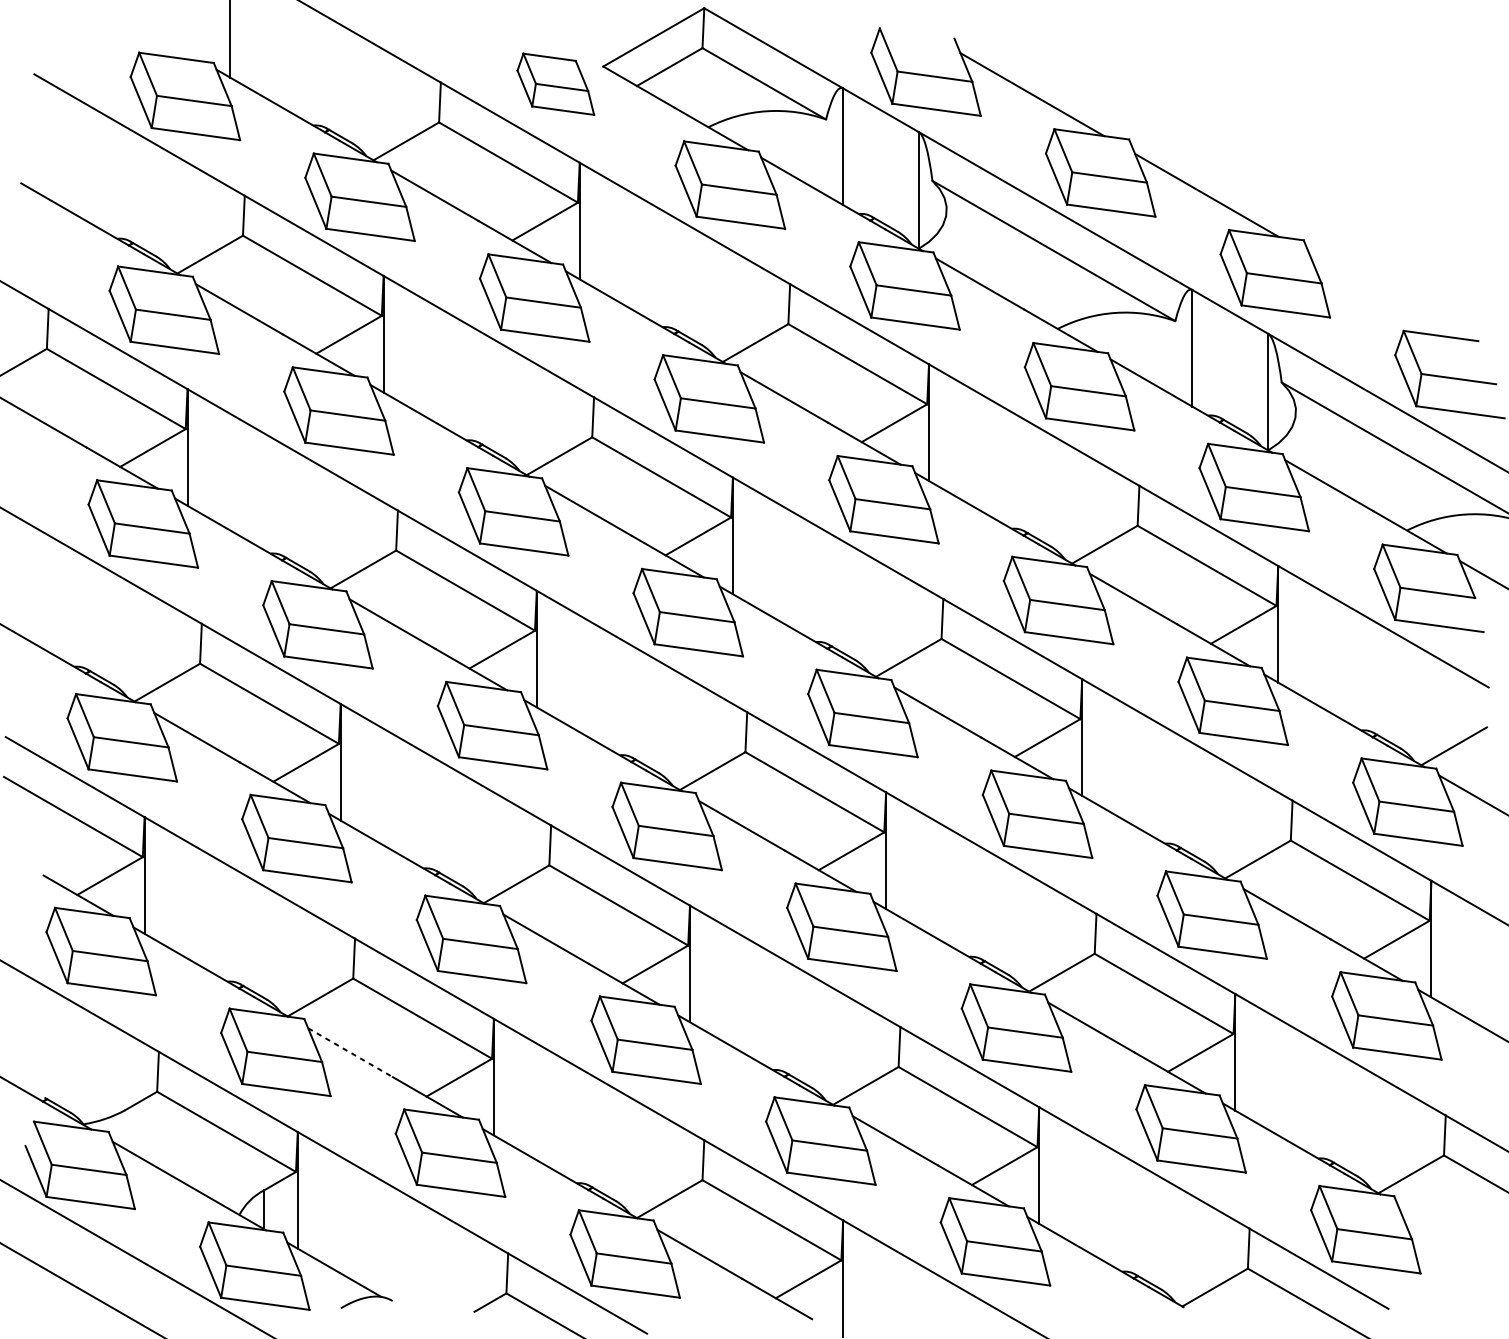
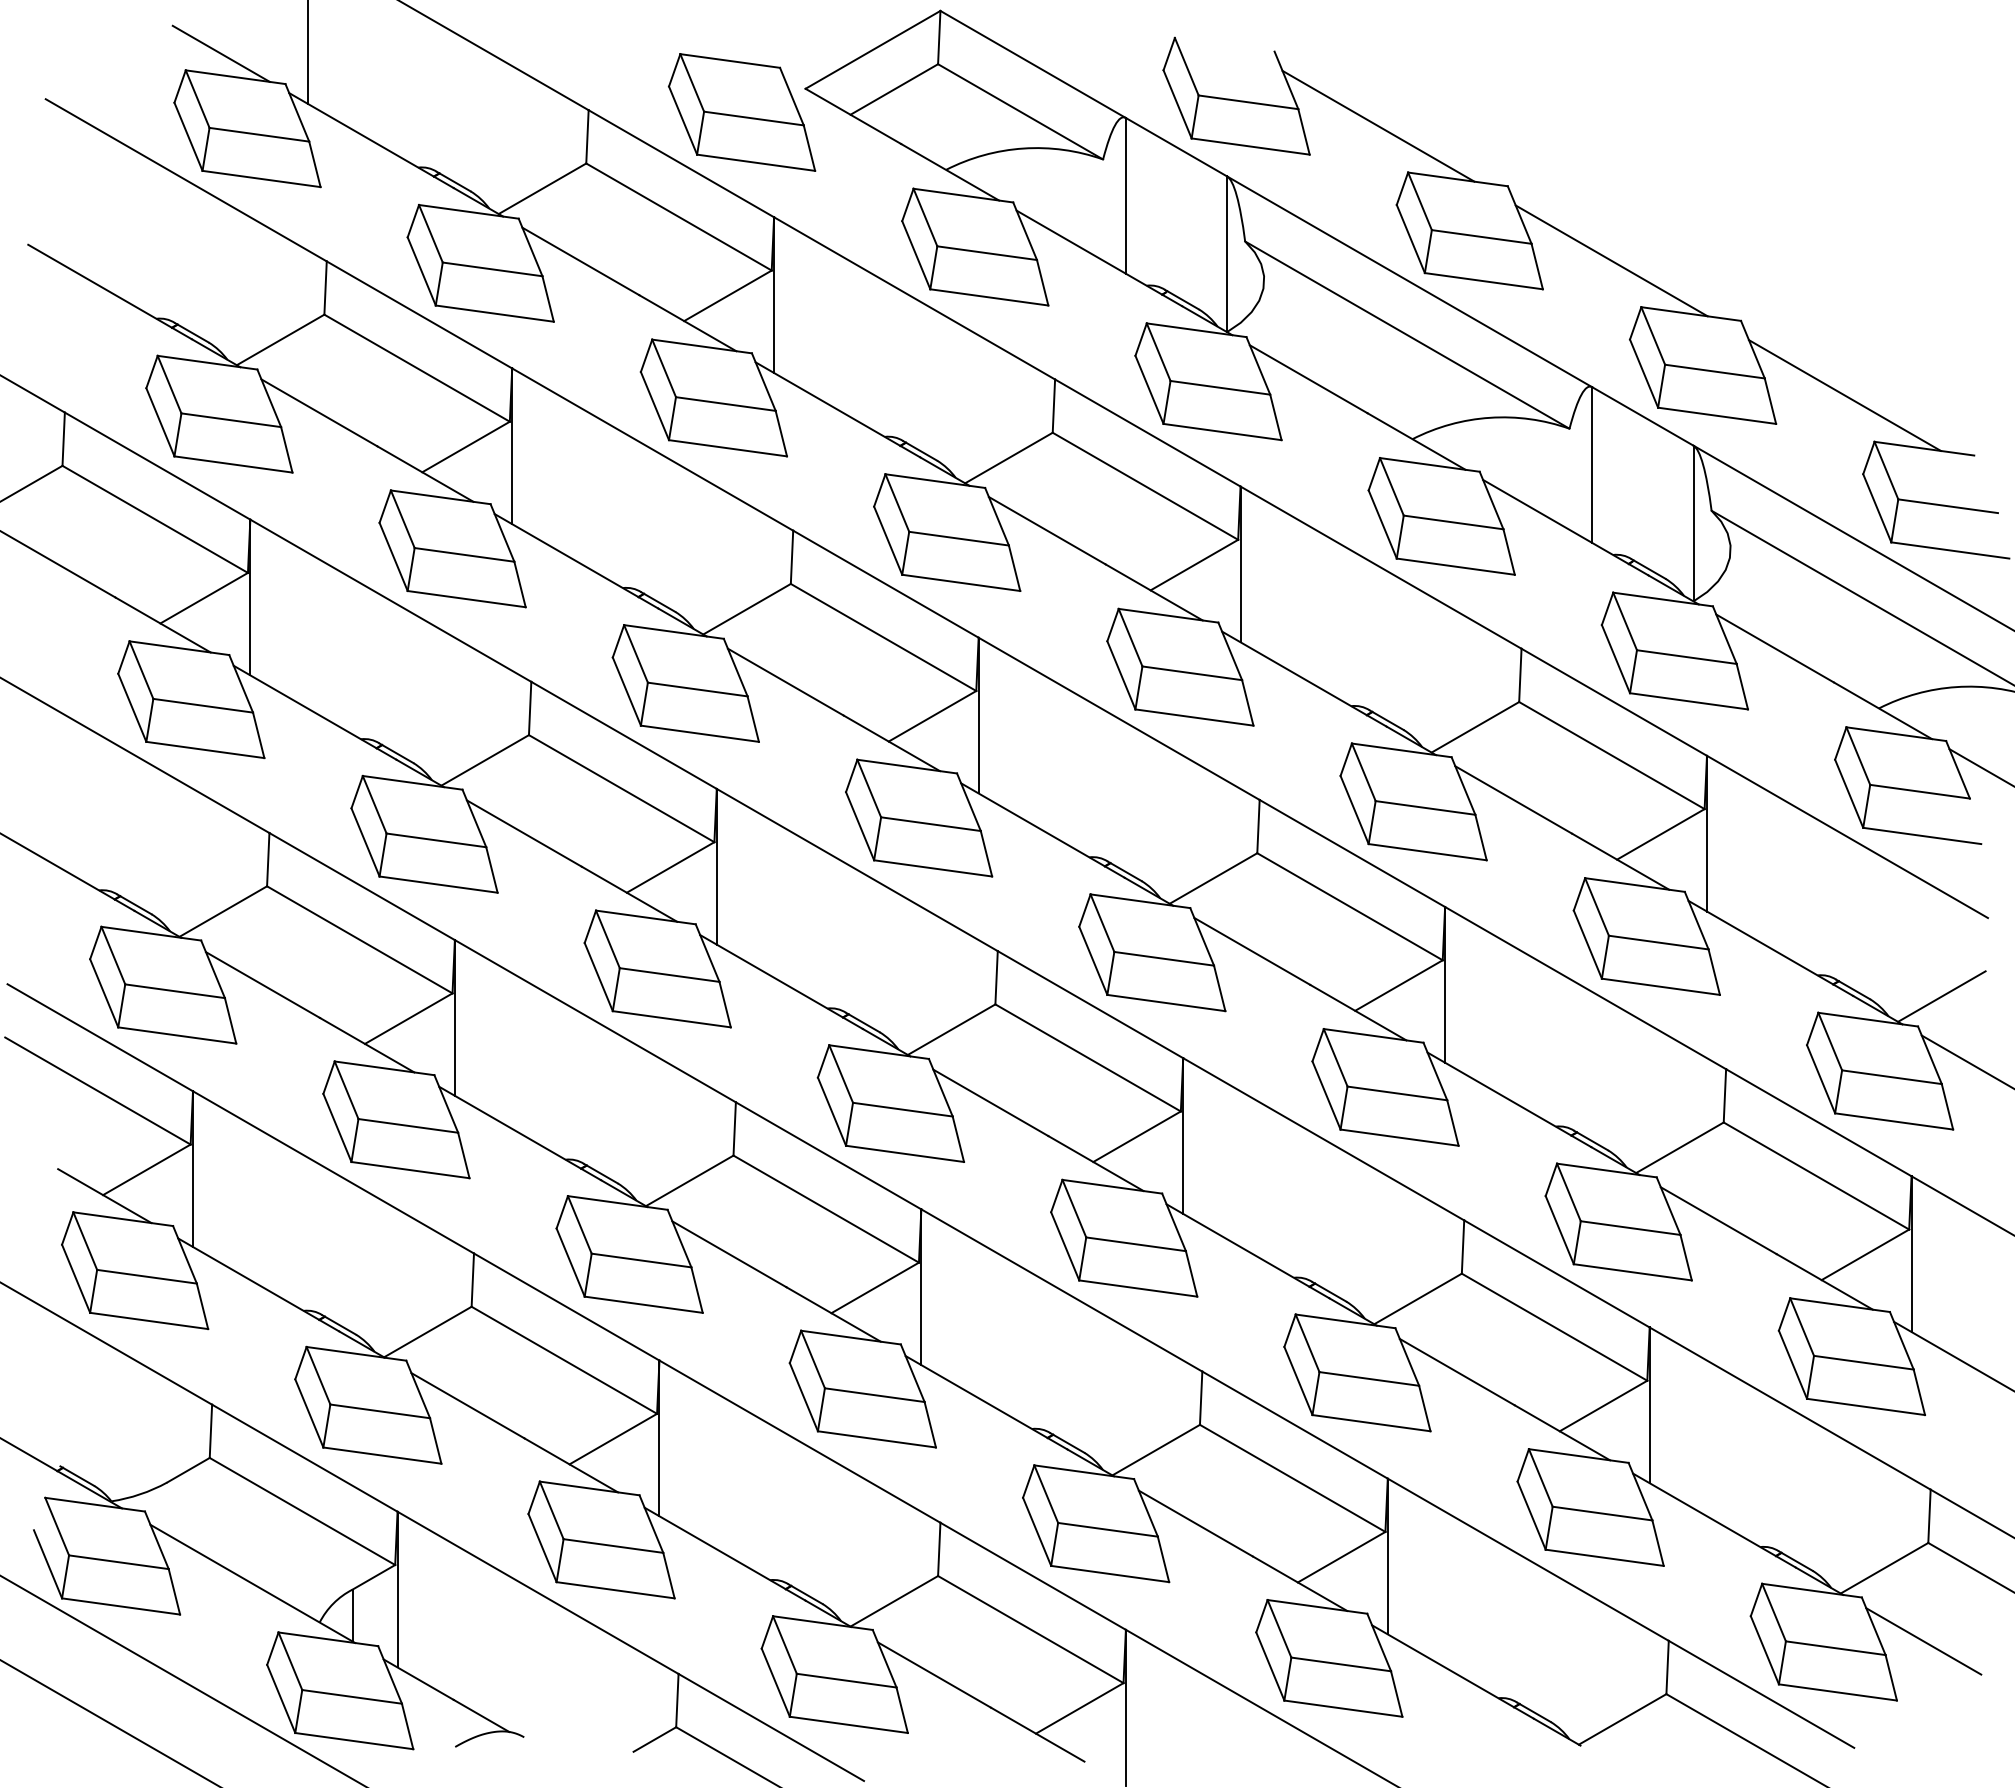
line: (165, 40) -> (220, 53), added
part: (556, 84) -> (742, 112), size x1.43
line: (1381, 296) -> (1844, 395), added
line: (350, 1053) -> (468, 1406), dashed -> solid
line: (1440, 1229) -> (1923, 1641), added

